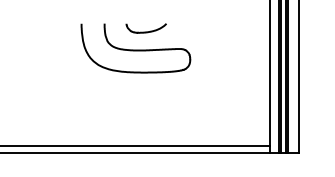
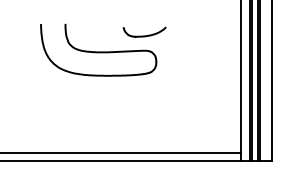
curve: (145, 31) -> (143, 35), moved

